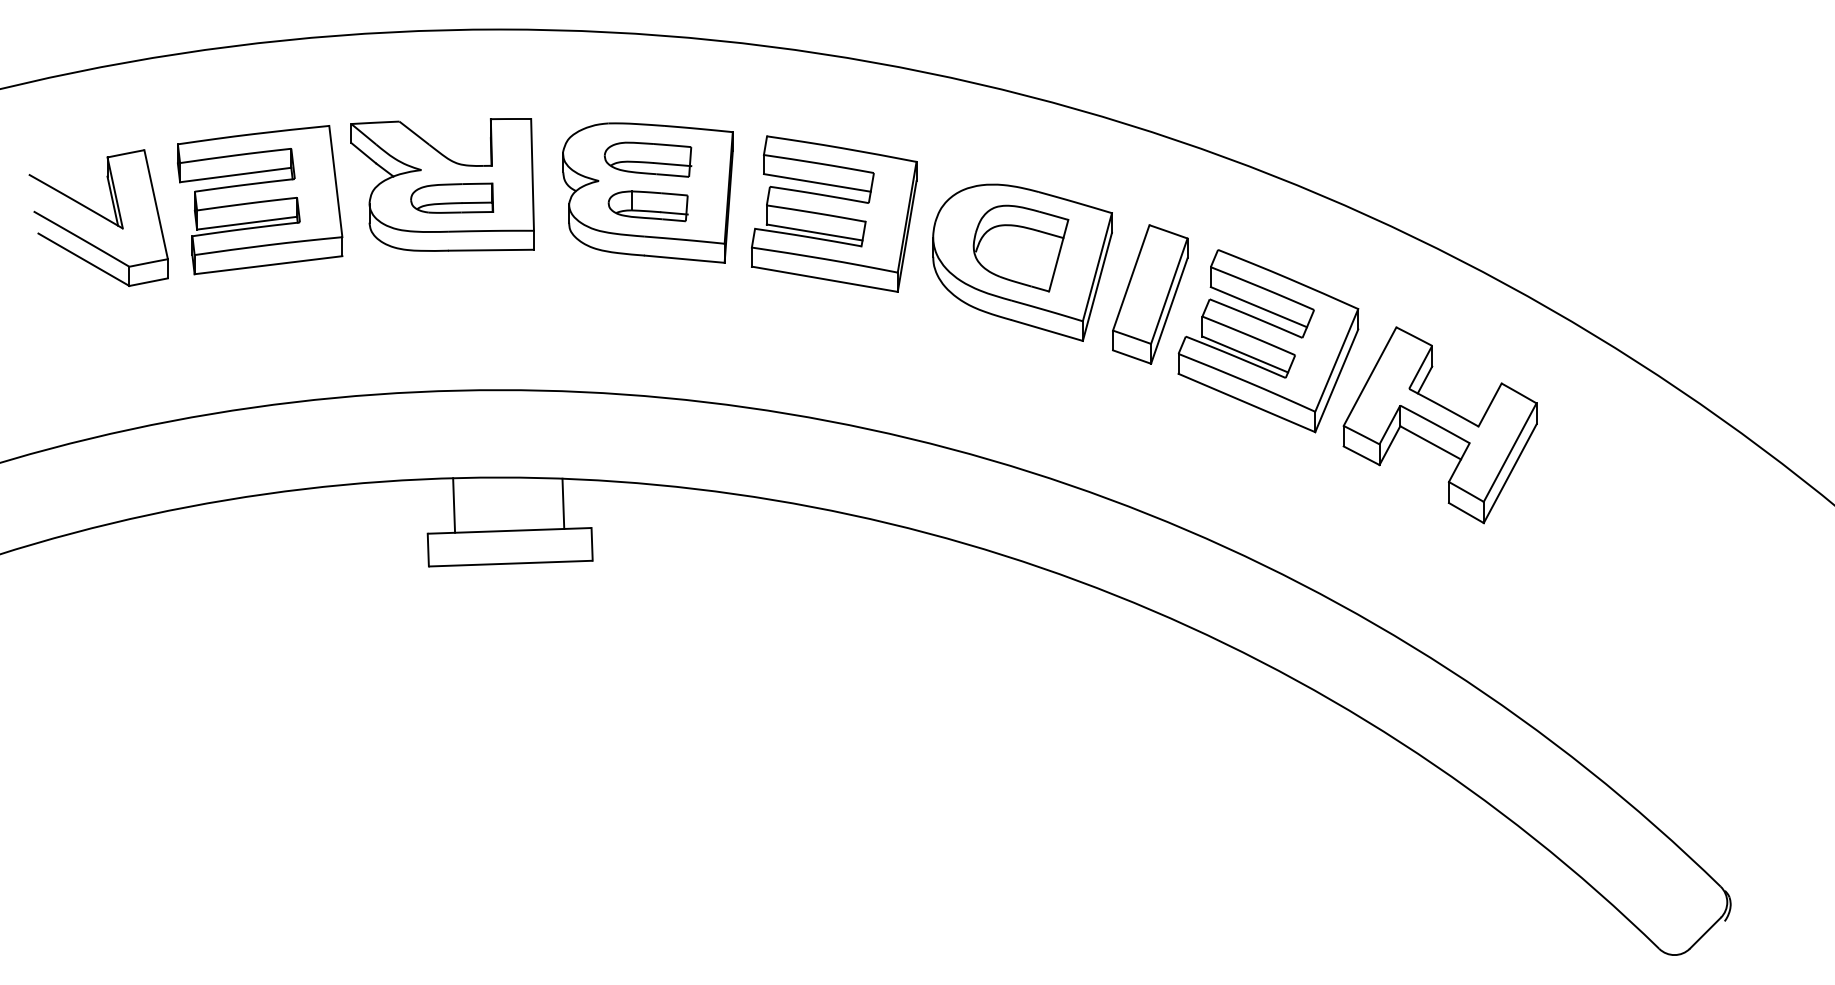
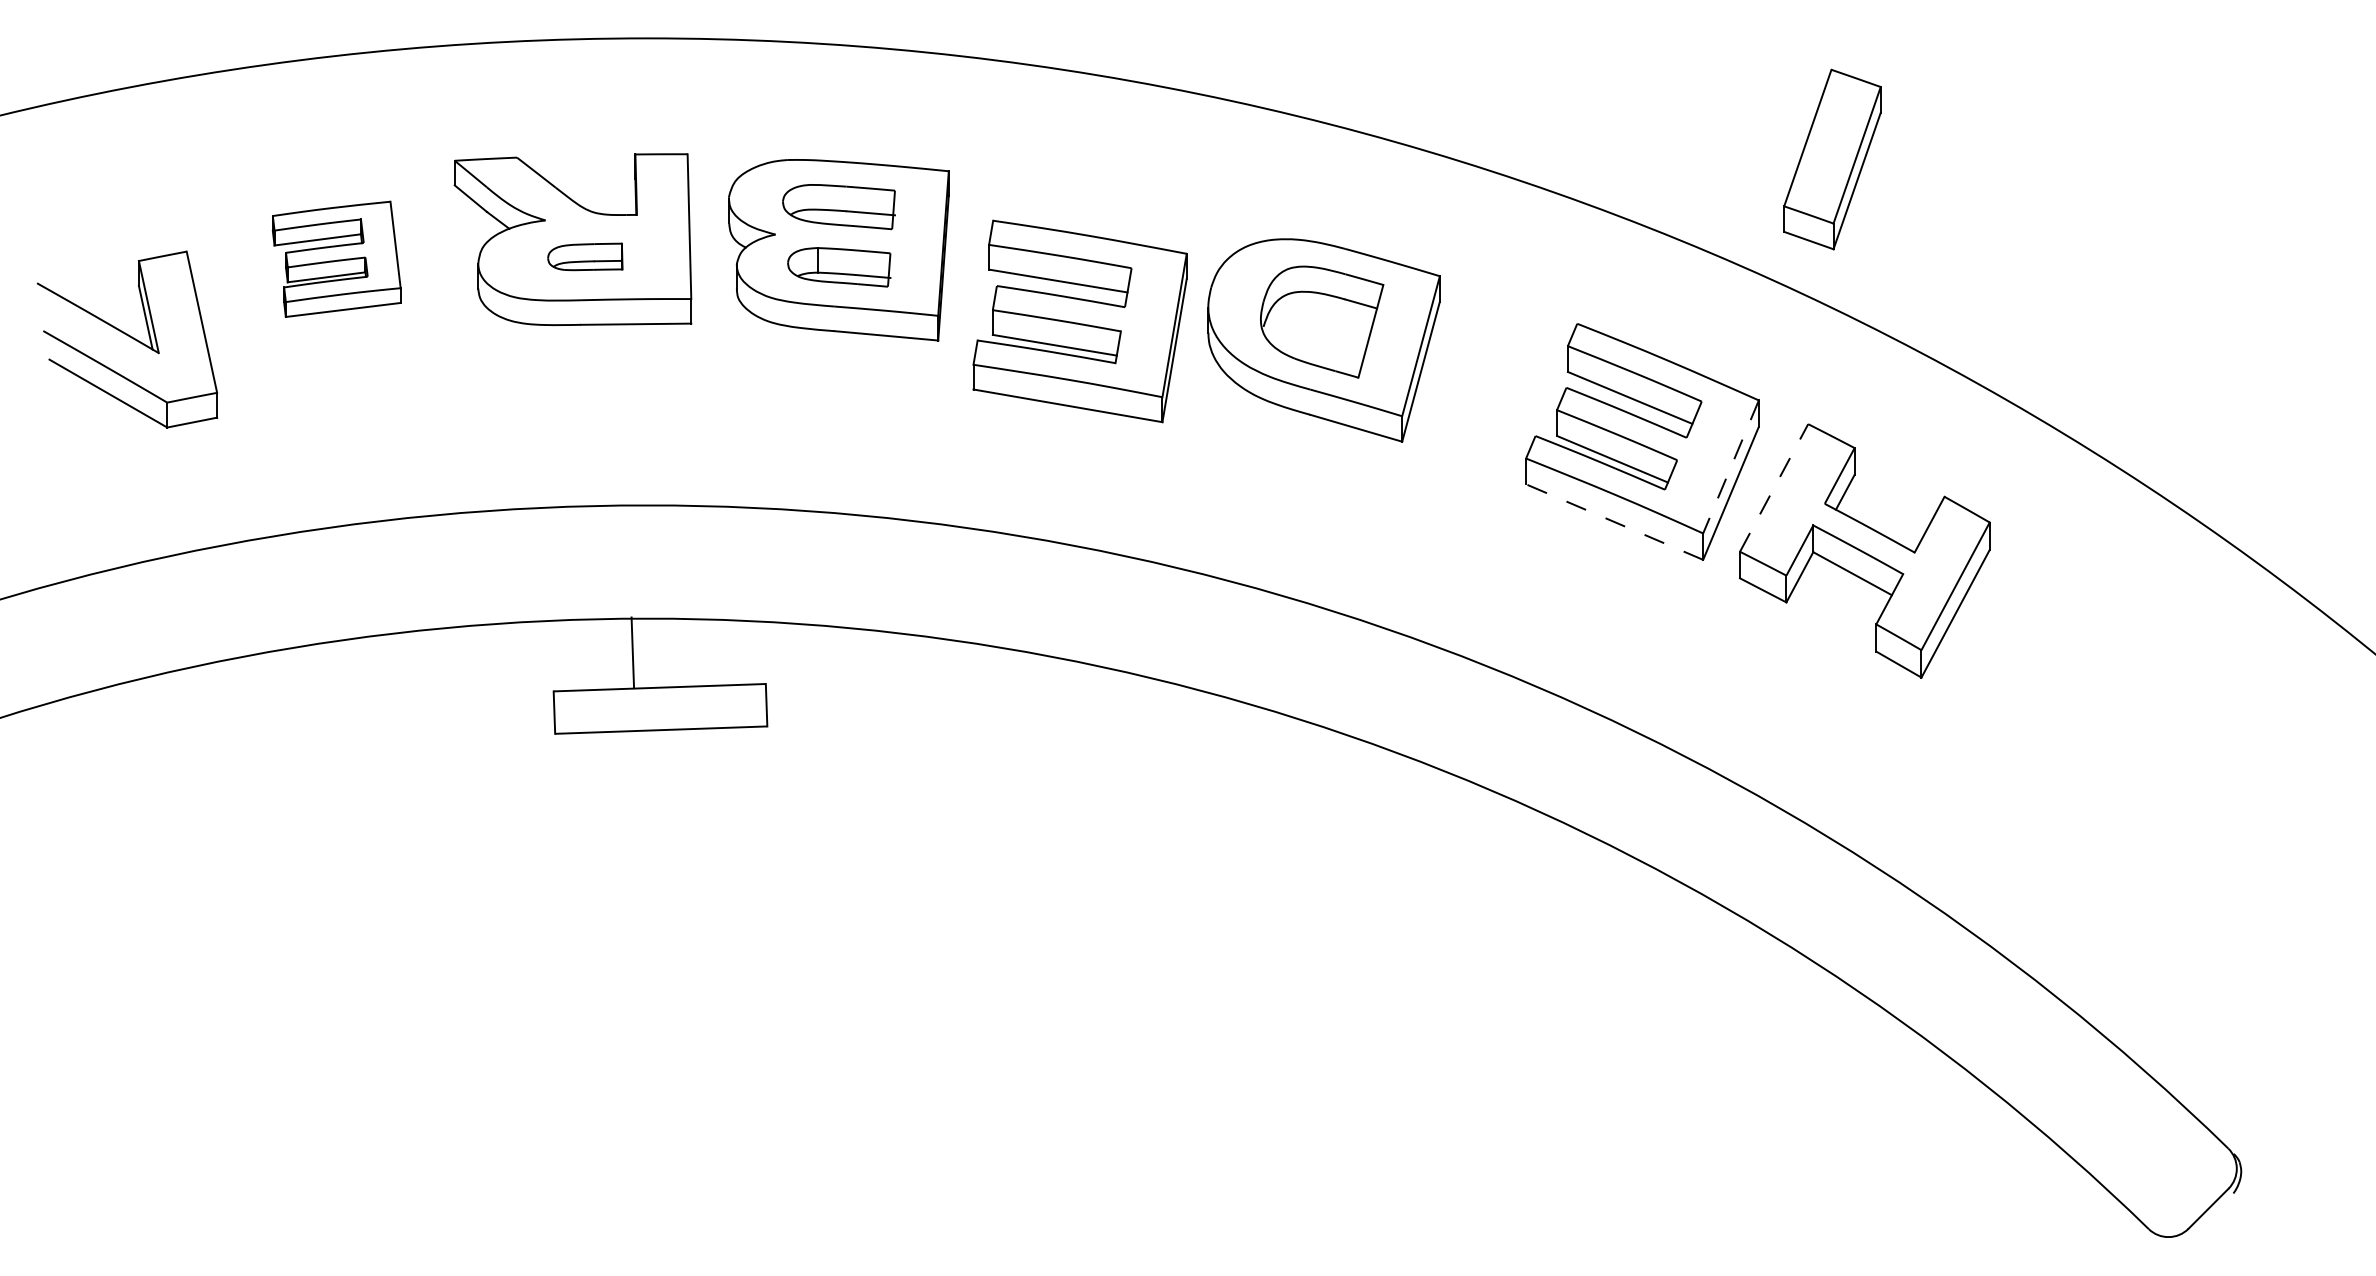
part: (452, 197) -> (585, 256), size x0.7
part: (260, 200) -> (336, 259), size x0.6
part: (833, 214) -> (1079, 321), moved
part: (98, 218) -> (127, 339), moved
part: (1150, 294) -> (1832, 159), moved
line: (1336, 360) -> (1730, 467), solid -> dashed
line: (1370, 376) -> (1774, 487), solid -> dashed
line: (1246, 402) -> (1614, 521), solid -> dashed
line: (563, 503) -> (729, 652), removed
line: (453, 505) -> (632, 652), moved

